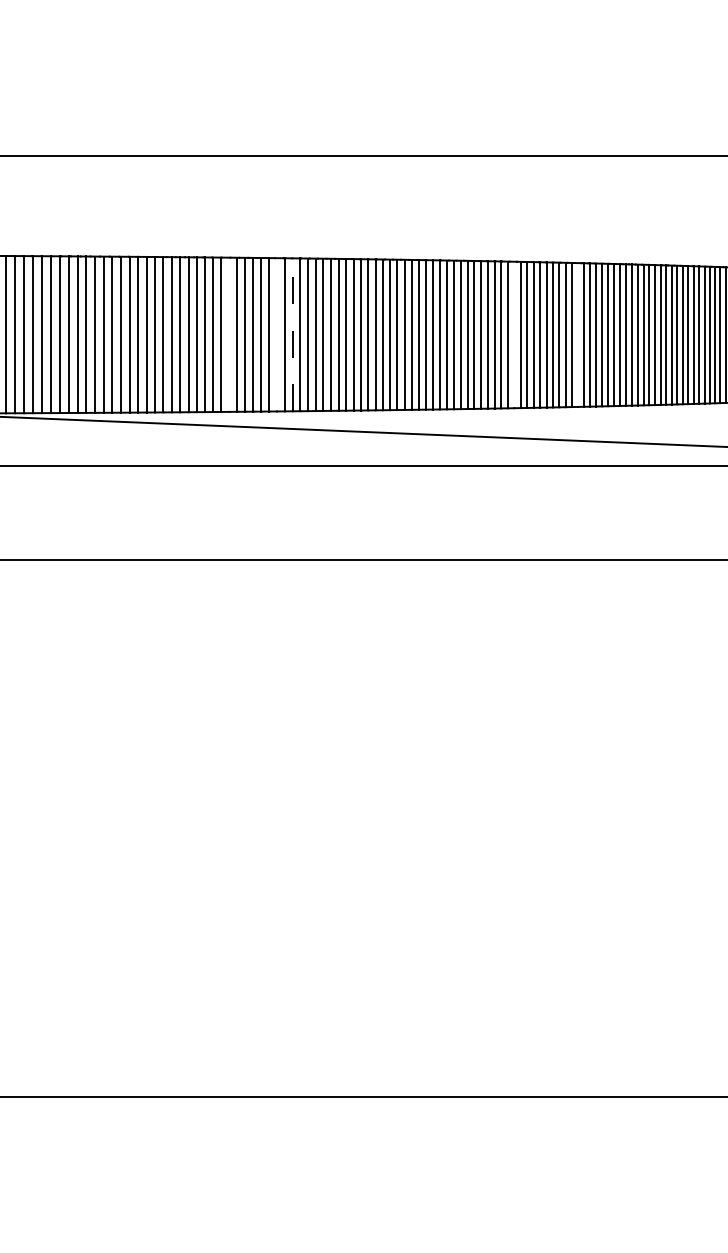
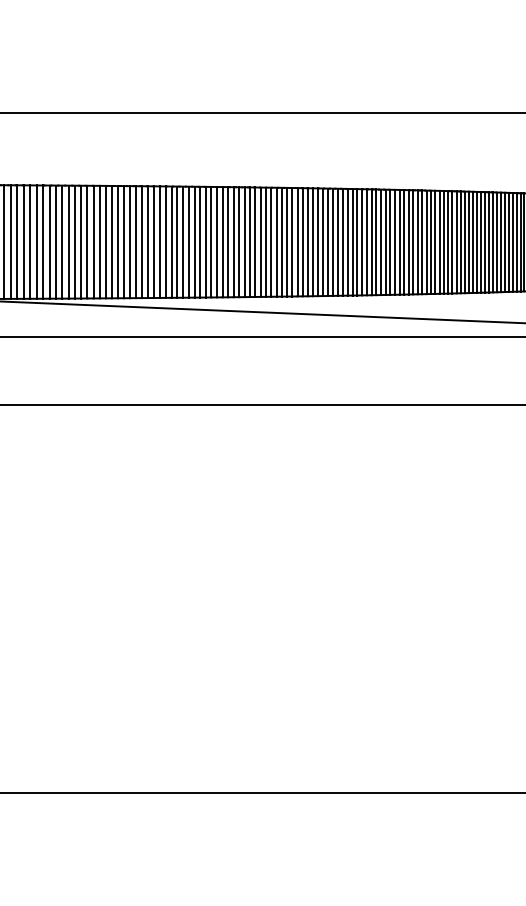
line: (229, 334) -> (165, 241), added
line: (277, 334) -> (200, 241), added
line: (292, 334) -> (211, 241), dashed -> solid
line: (514, 334) -> (371, 241), added
line: (578, 334) -> (418, 241), added

